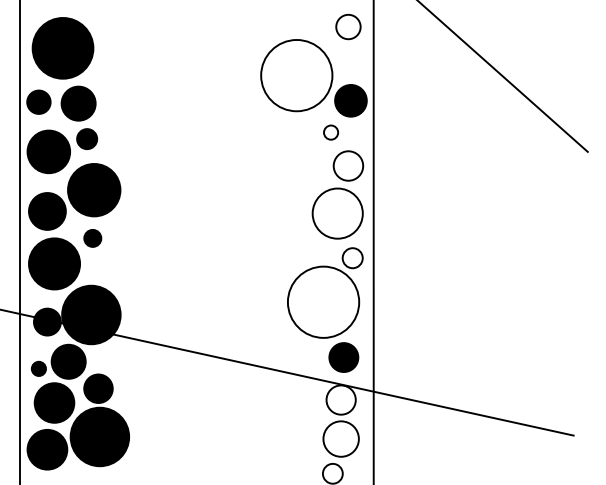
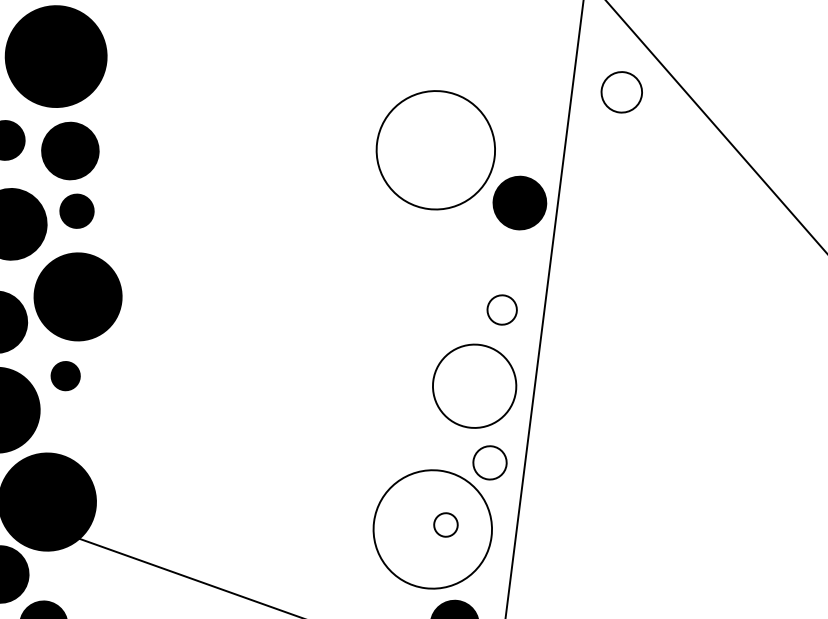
circle: (348, 26) -> (622, 91), moved
circle: (330, 132) -> (445, 524), moved
circle: (348, 165) -> (502, 309), size x0.6

